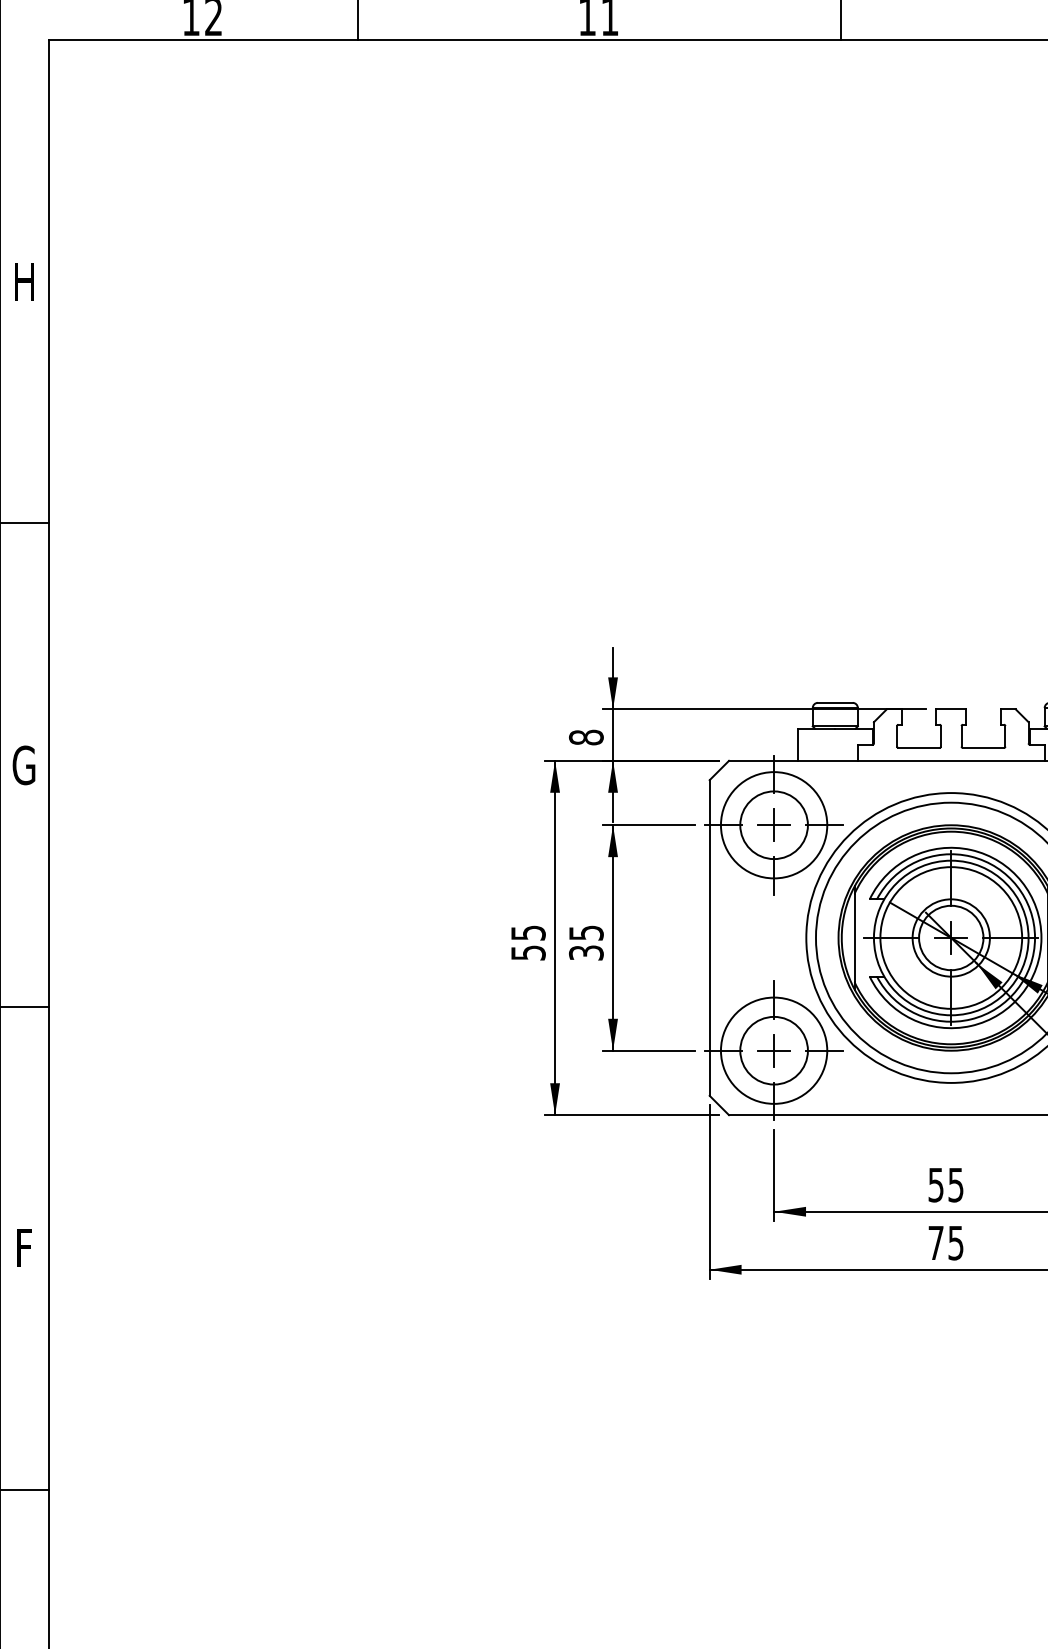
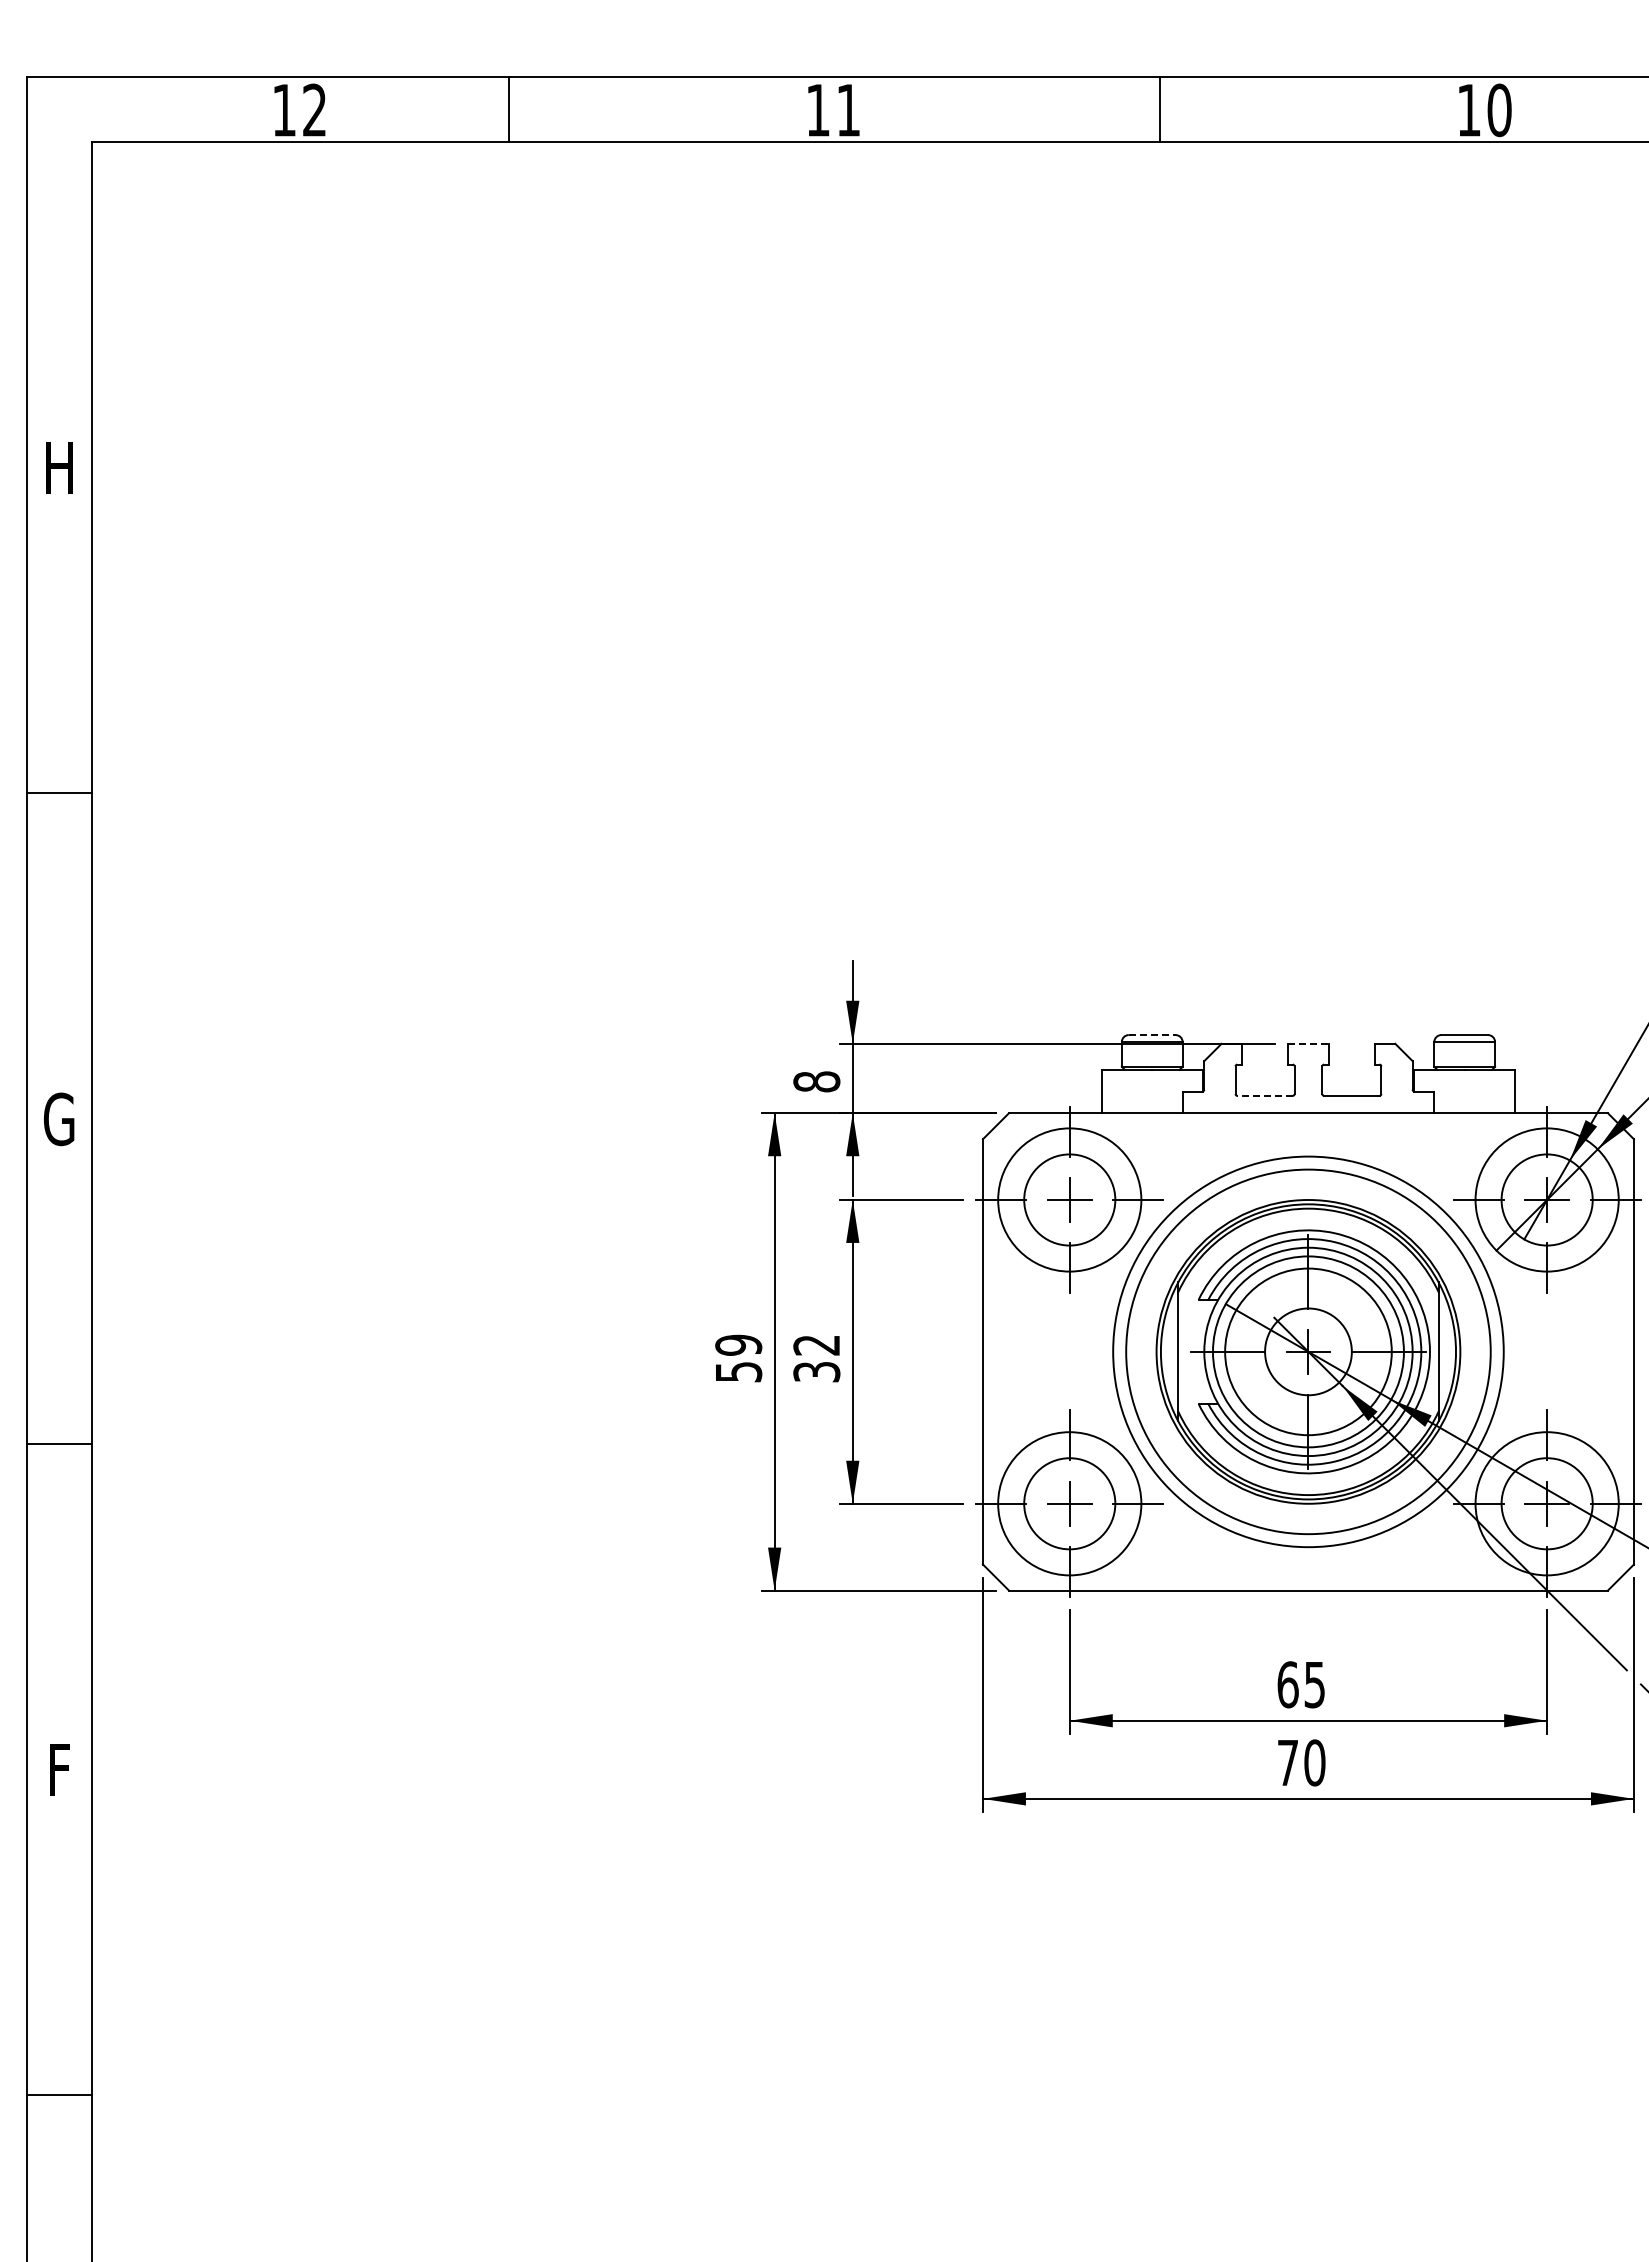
line: (835, 703) -> (1152, 1035), solid -> dashed
line: (951, 709) -> (1308, 1043), solid -> dashed
line: (919, 747) -> (1265, 1095), solid -> dashed
text: (528, 932) -> (738, 1344), 55 -> 59
text: (586, 933) -> (816, 1345), 35 -> 32
circle: (951, 937) -> (1308, 1351), size x1.6
text: (935, 1184) -> (1287, 1684), 55 -> 65
text: (955, 1242) -> (1314, 1762), 75 -> 70

